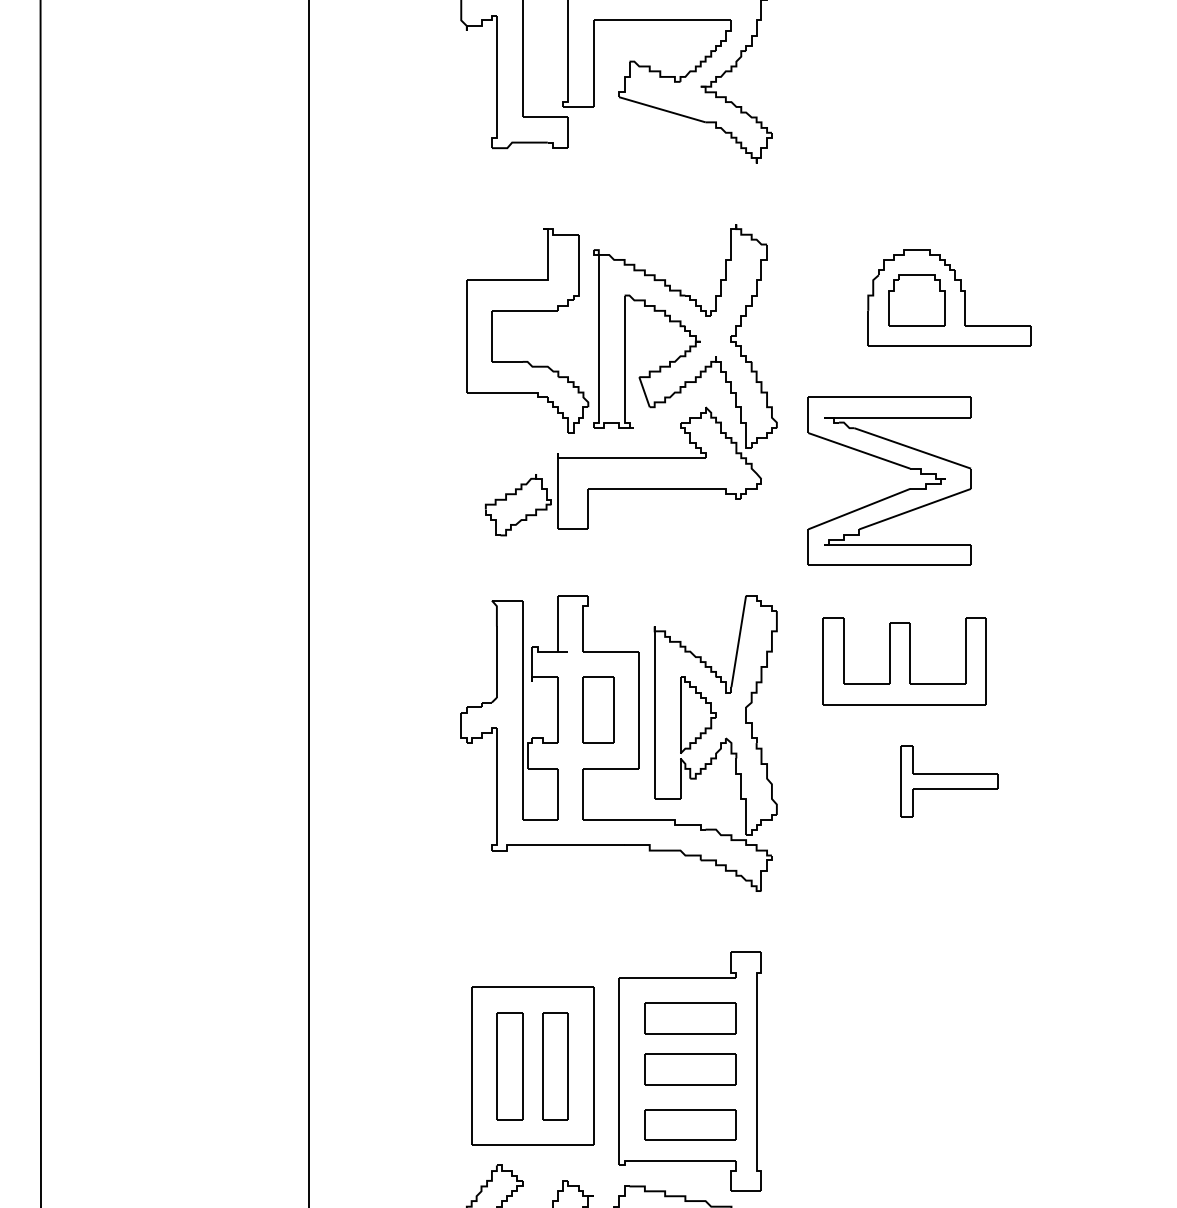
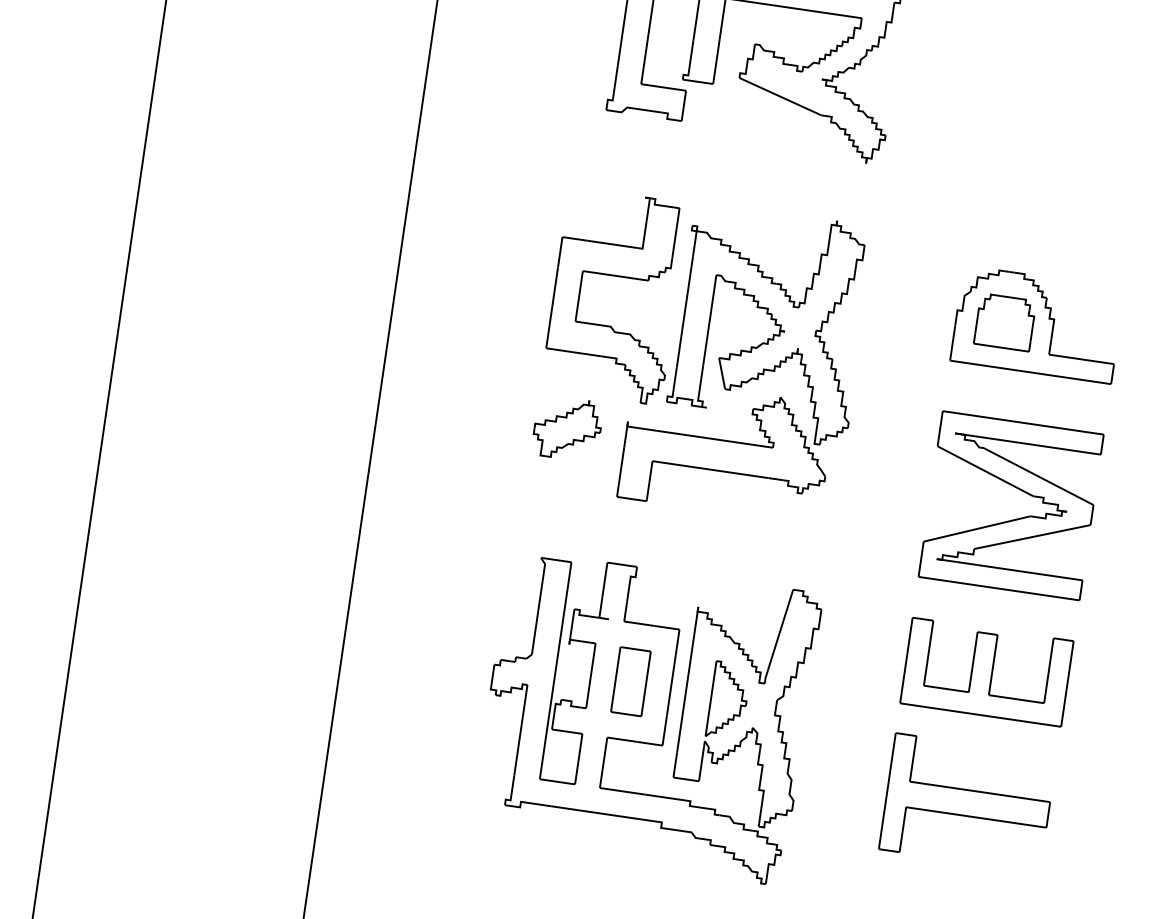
part: (895, 493) -> (1015, 518), moved
part: (518, 505) -> (567, 429), moved
part: (904, 661) -> (986, 672), moved
part: (949, 781) -> (967, 802), size x1.67

